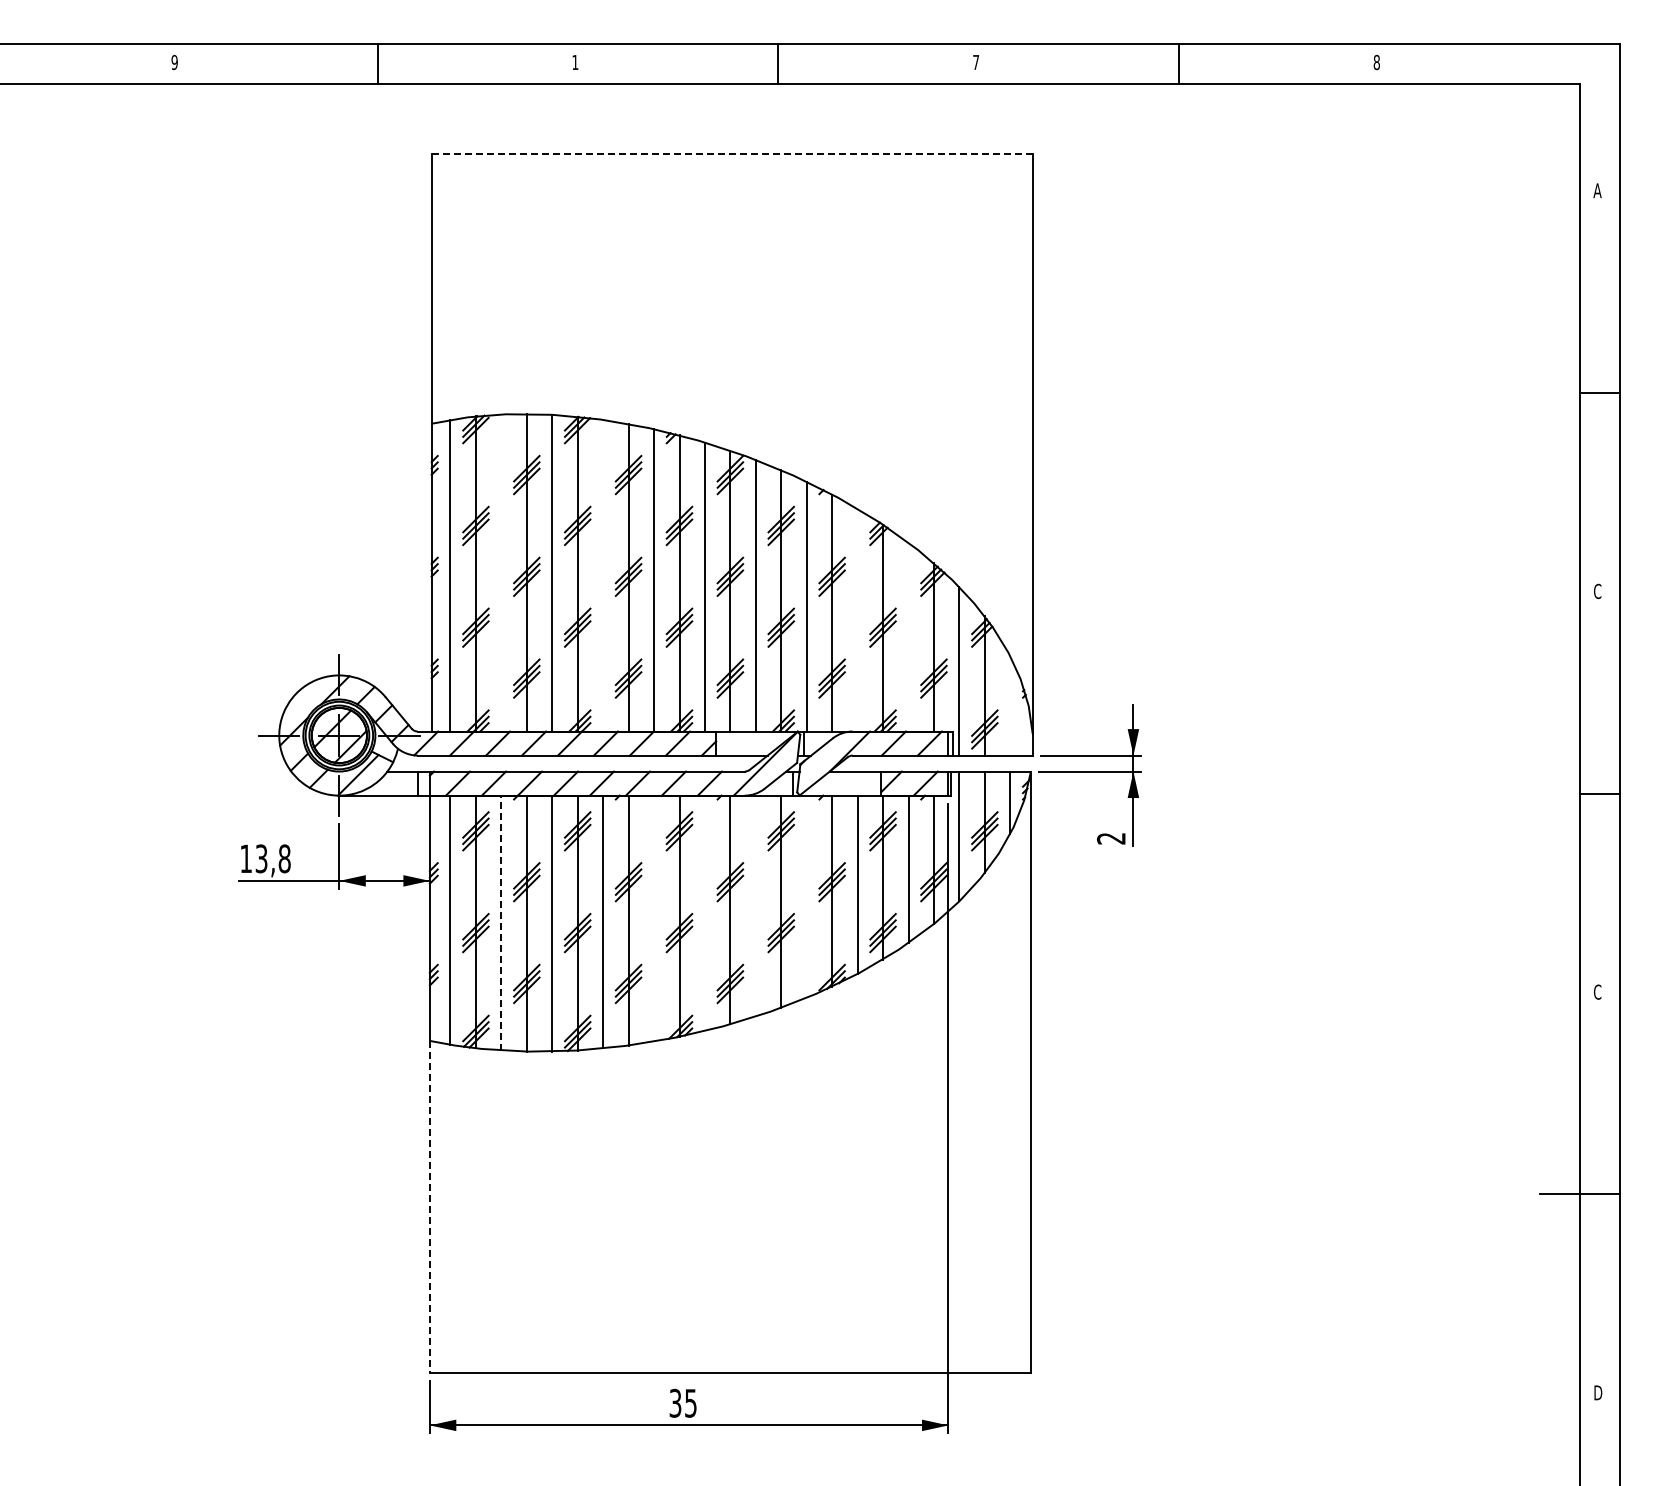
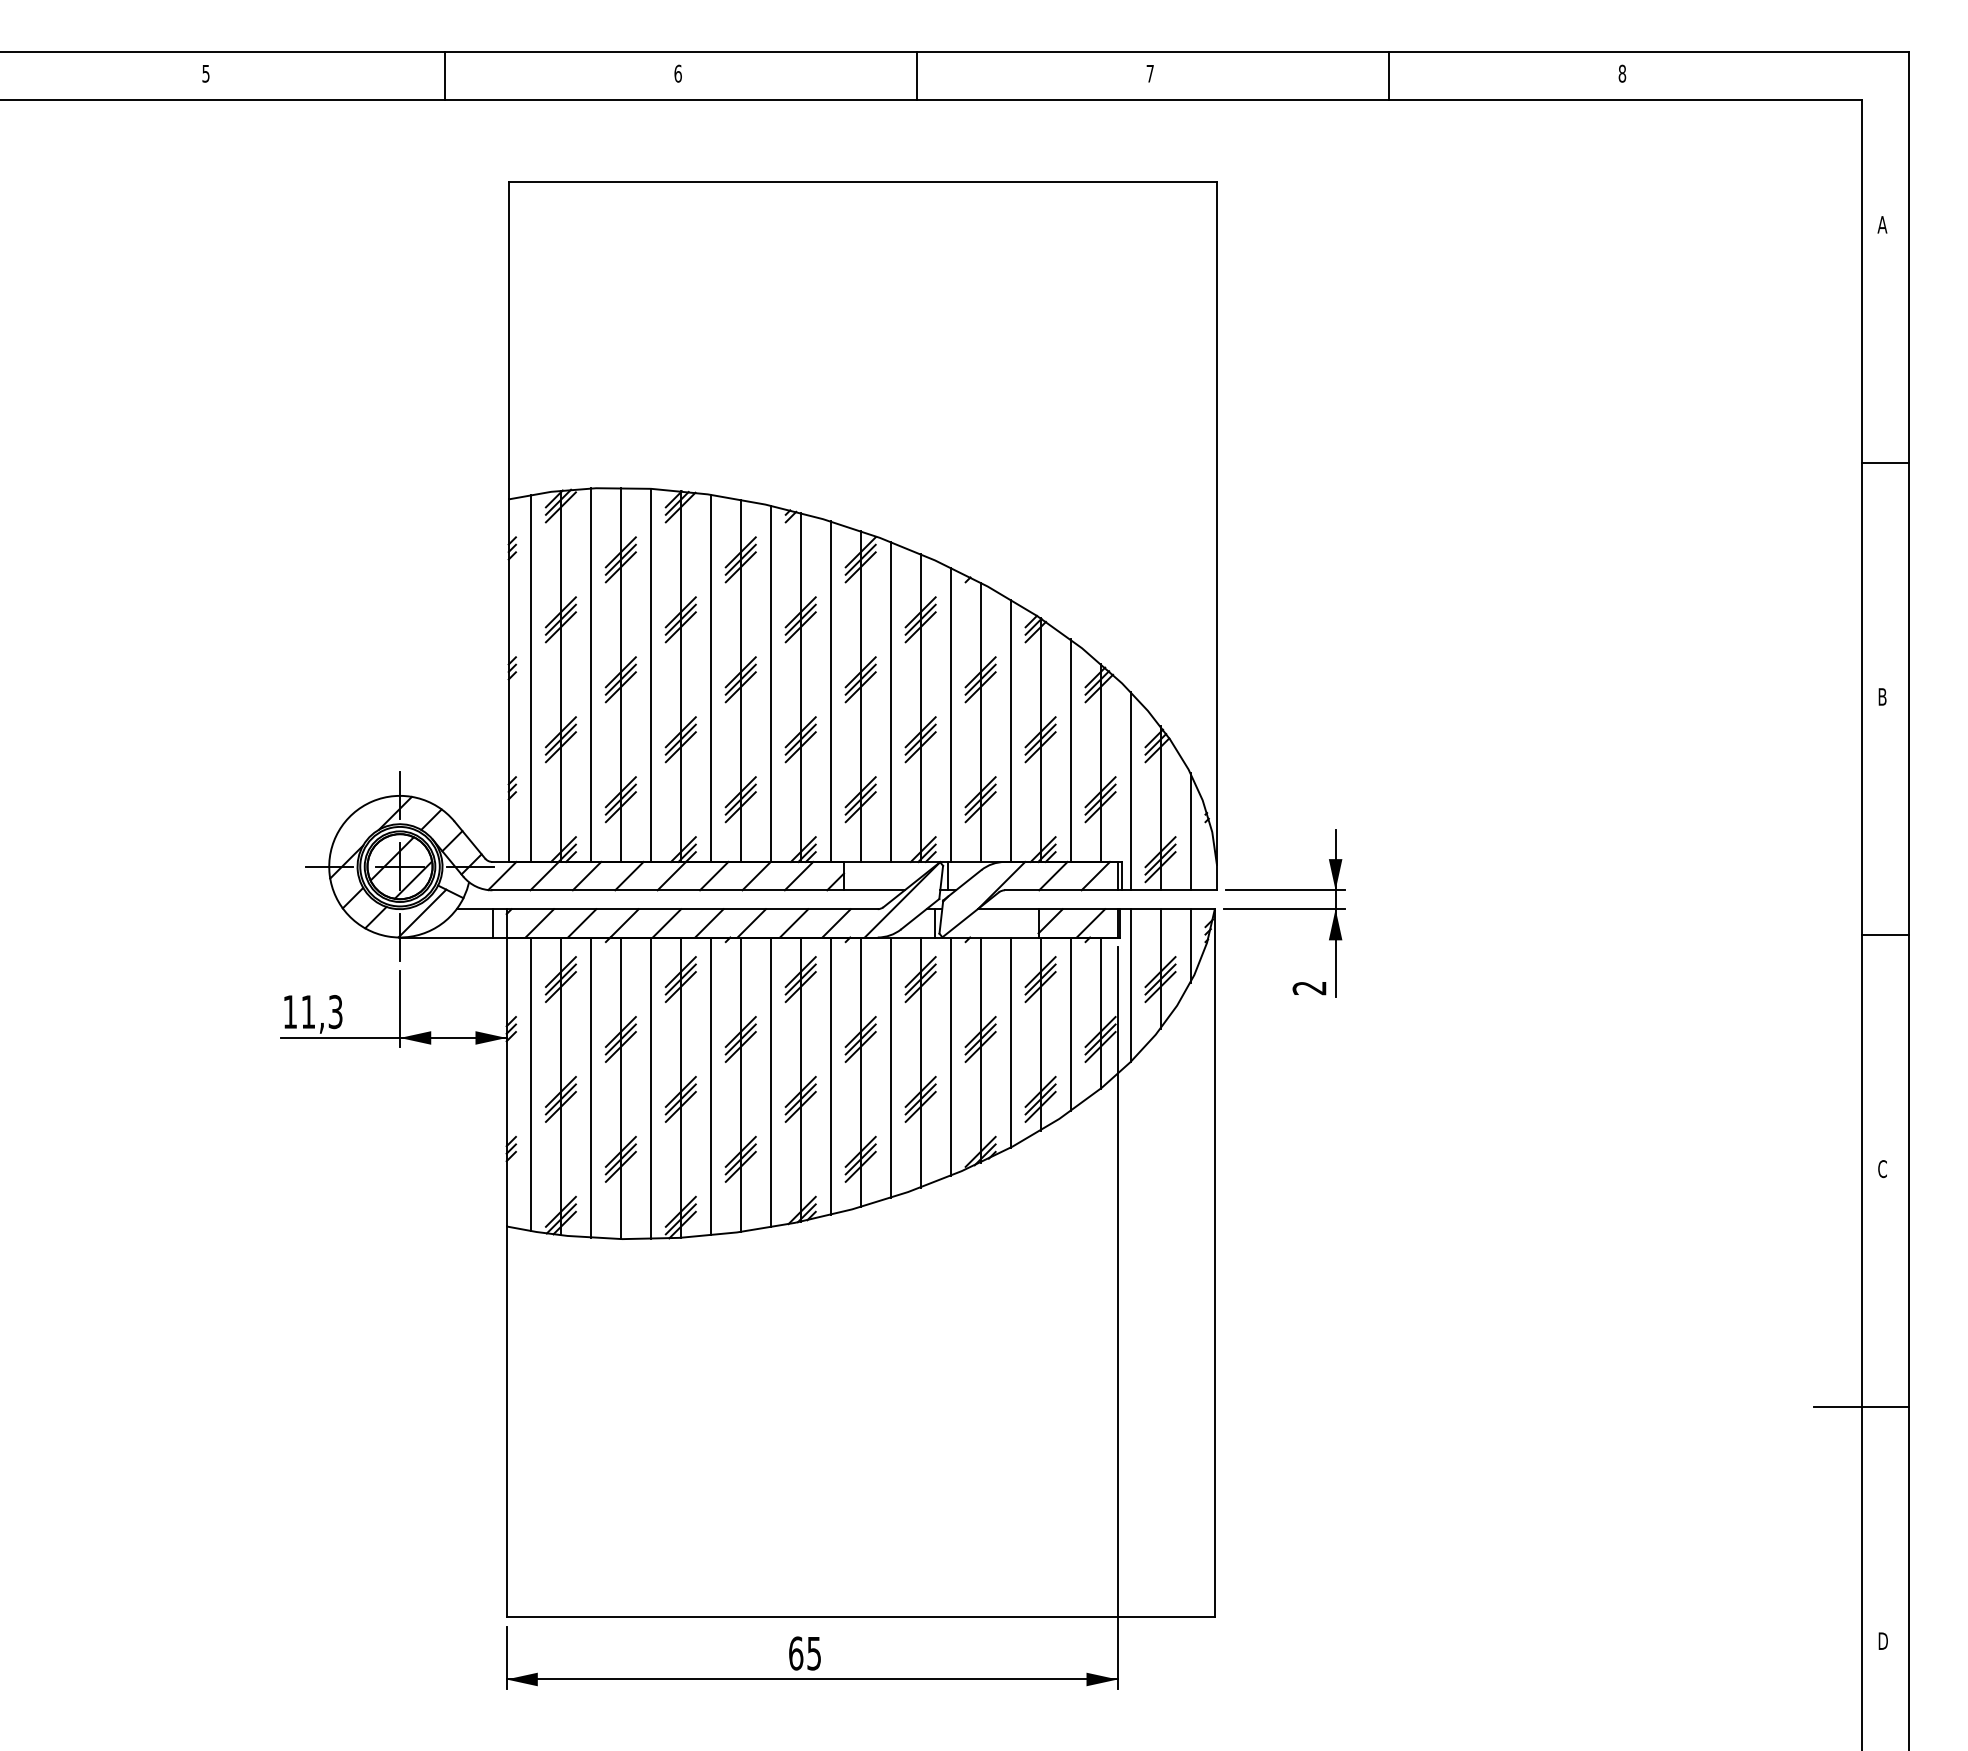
text: (174, 61) -> (205, 72), 9 -> 5
text: (575, 62) -> (678, 73), 1 -> 6
line: (732, 154) -> (863, 182), dashed -> solid
line: (501, 572) -> (591, 674), added
line: (603, 575) -> (711, 678), added
text: (1597, 591) -> (1882, 697), C -> B
line: (857, 619) -> (1010, 729), added
line: (908, 636) -> (1070, 750), added
line: (1010, 705) -> (1190, 831), added
text: (272, 858) -> (321, 1011), 13,8 -> 11,3
line: (806, 896) -> (950, 1056), added
line: (755, 905) -> (890, 1066), added
line: (704, 913) -> (830, 1076), added
line: (654, 918) -> (771, 1082), added
line: (501, 922) -> (591, 1086), dashed -> solid
line: (429, 1206) -> (506, 1421), dashed -> solid
text: (675, 1402) -> (796, 1652), 35 -> 65

